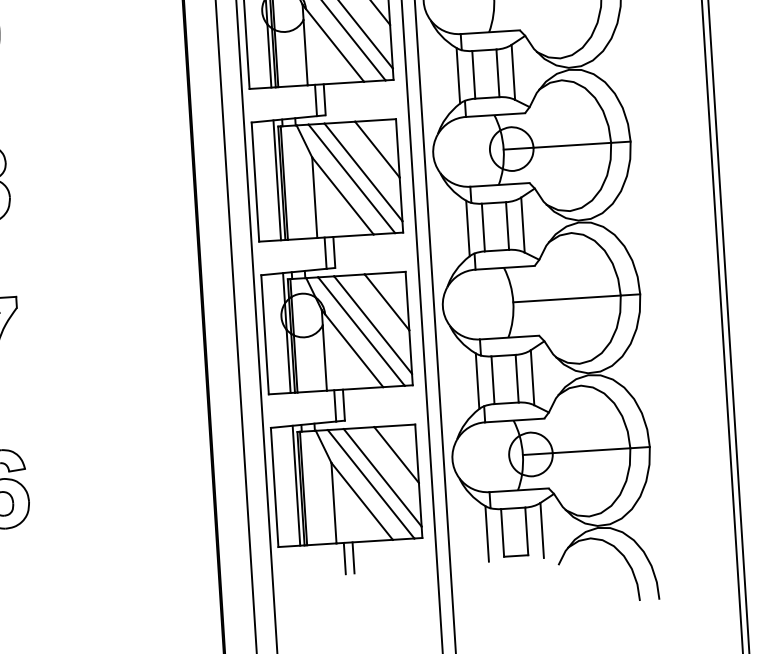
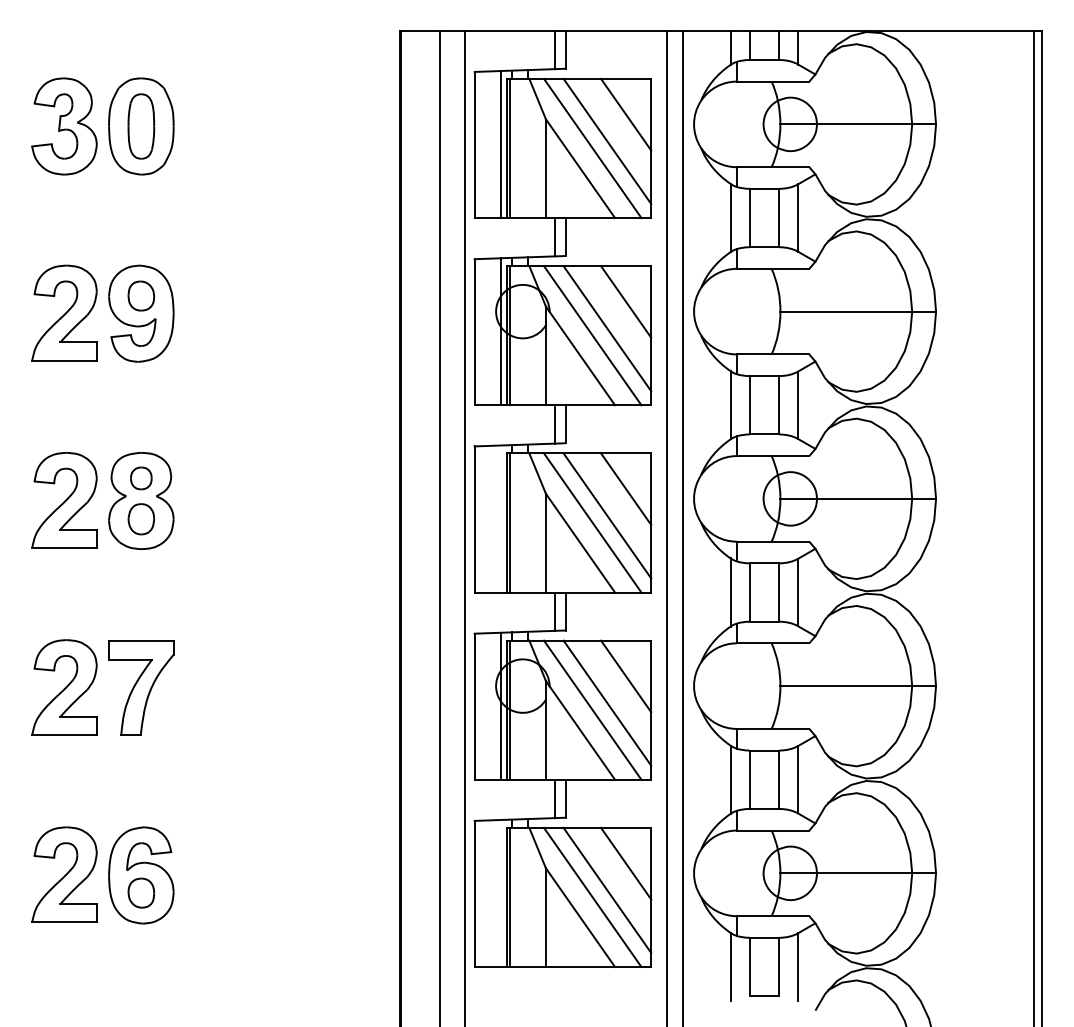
line: (277, 179) -> (501, 518), removed
line: (296, 485) -> (501, 893), removed
line: (353, 557) -> (565, 985), removed
line: (344, 558) -> (554, 986), removed

